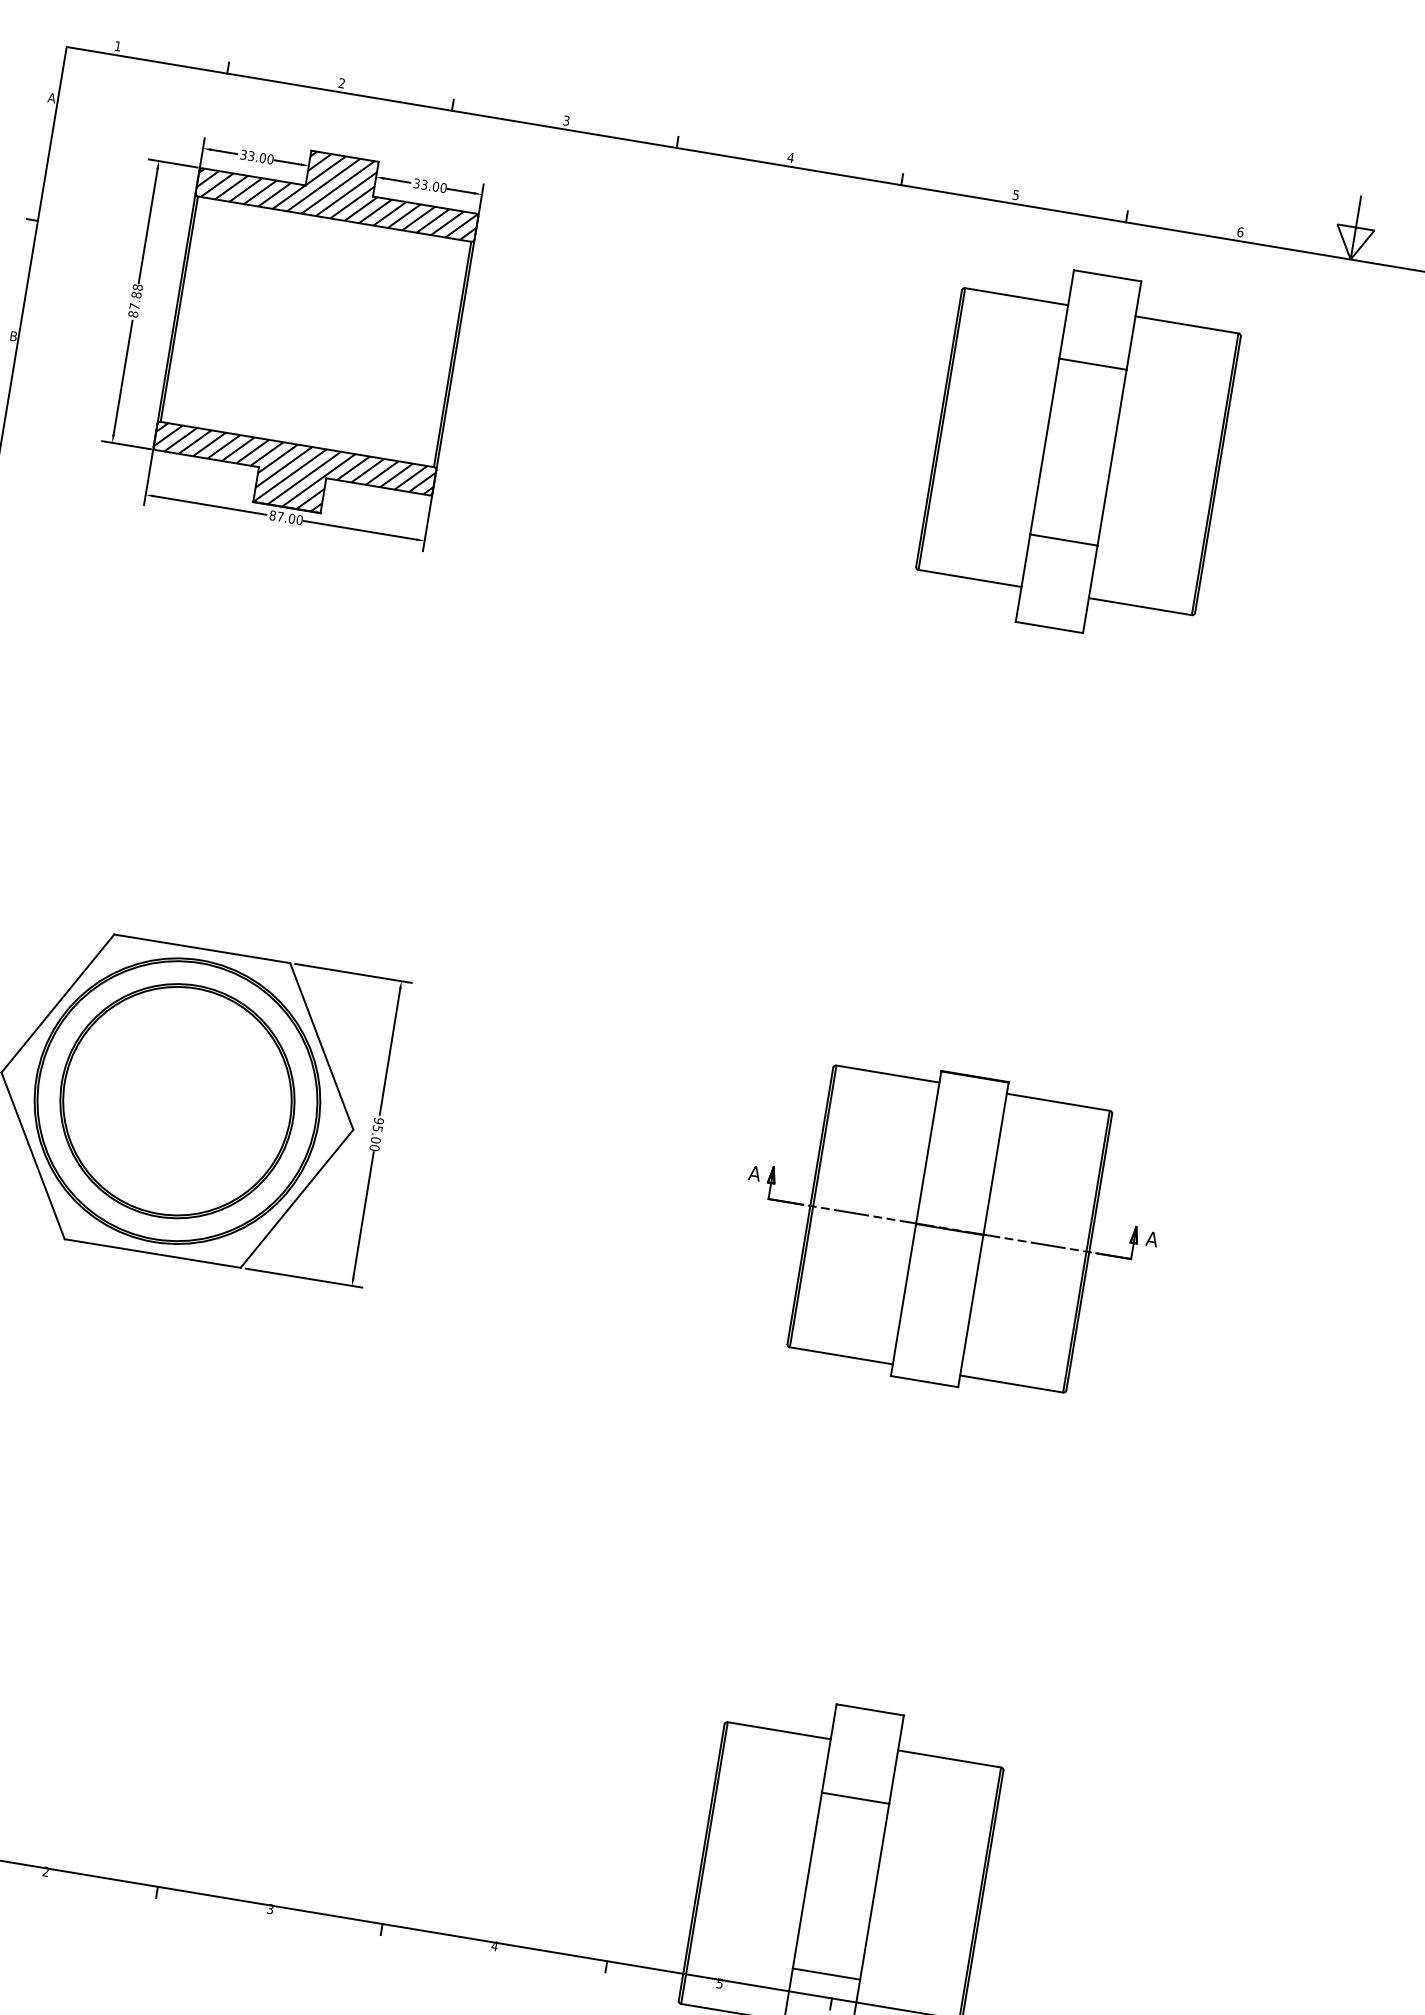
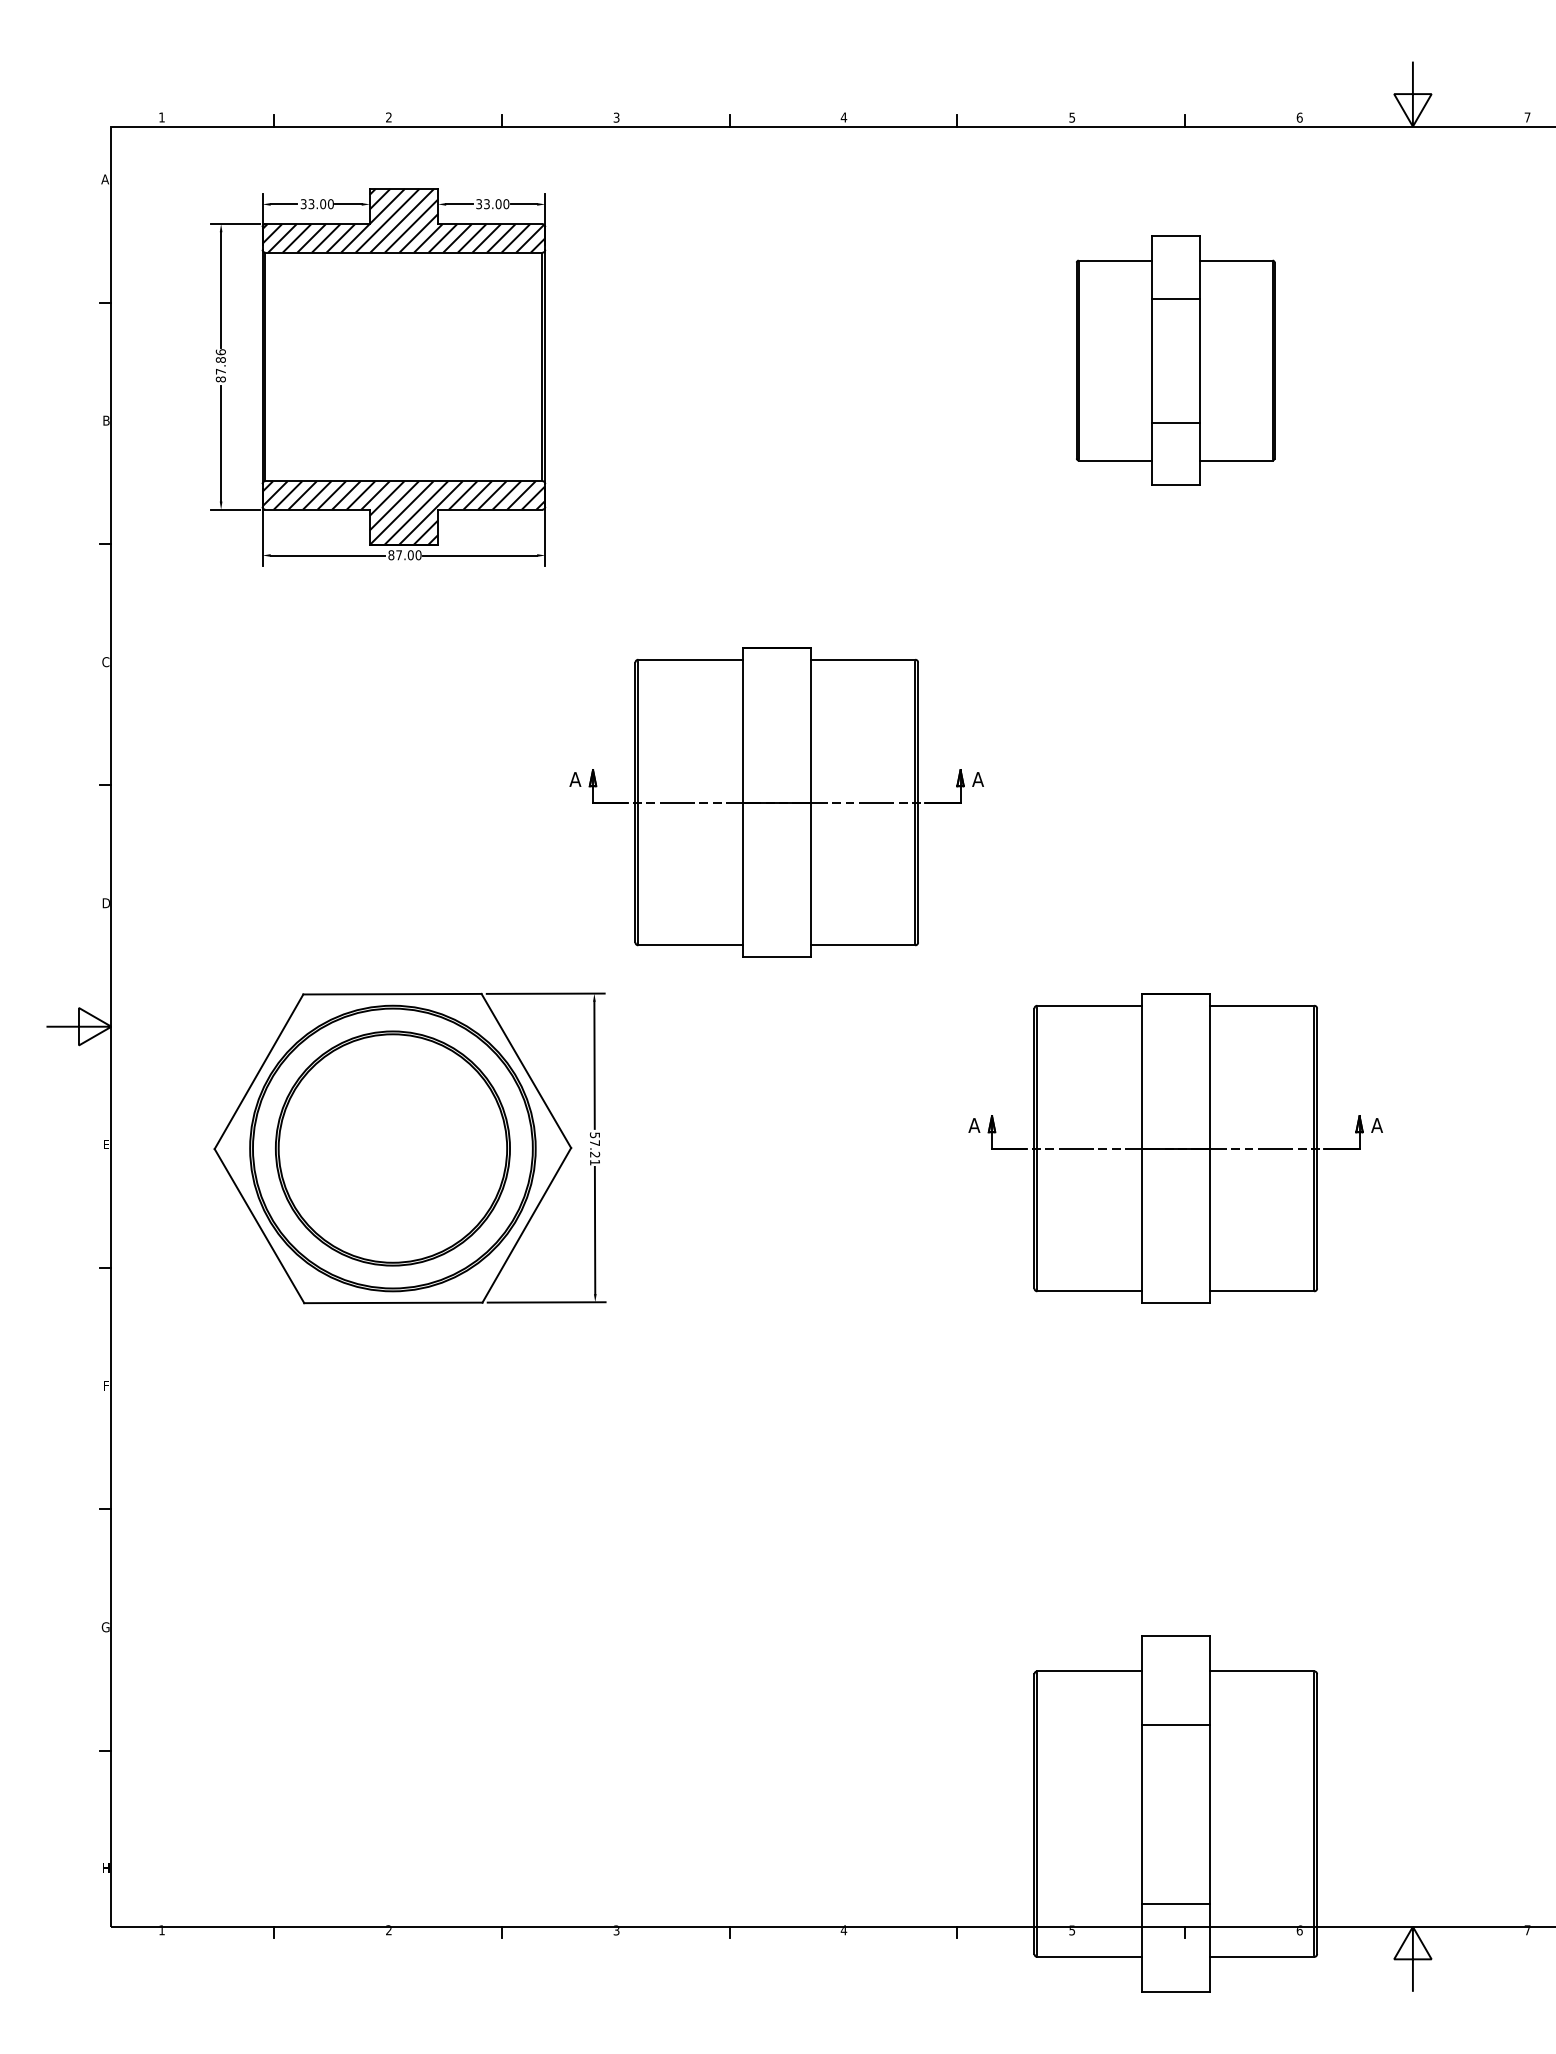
text: (137, 287) -> (220, 352), 87.88 -> 87.86
part: (1078, 451) -> (1175, 360), size x0.7
part: (612, 822) -> (776, 802), added
text: (377, 1134) -> (595, 1148), 95.00 -> 57.21

